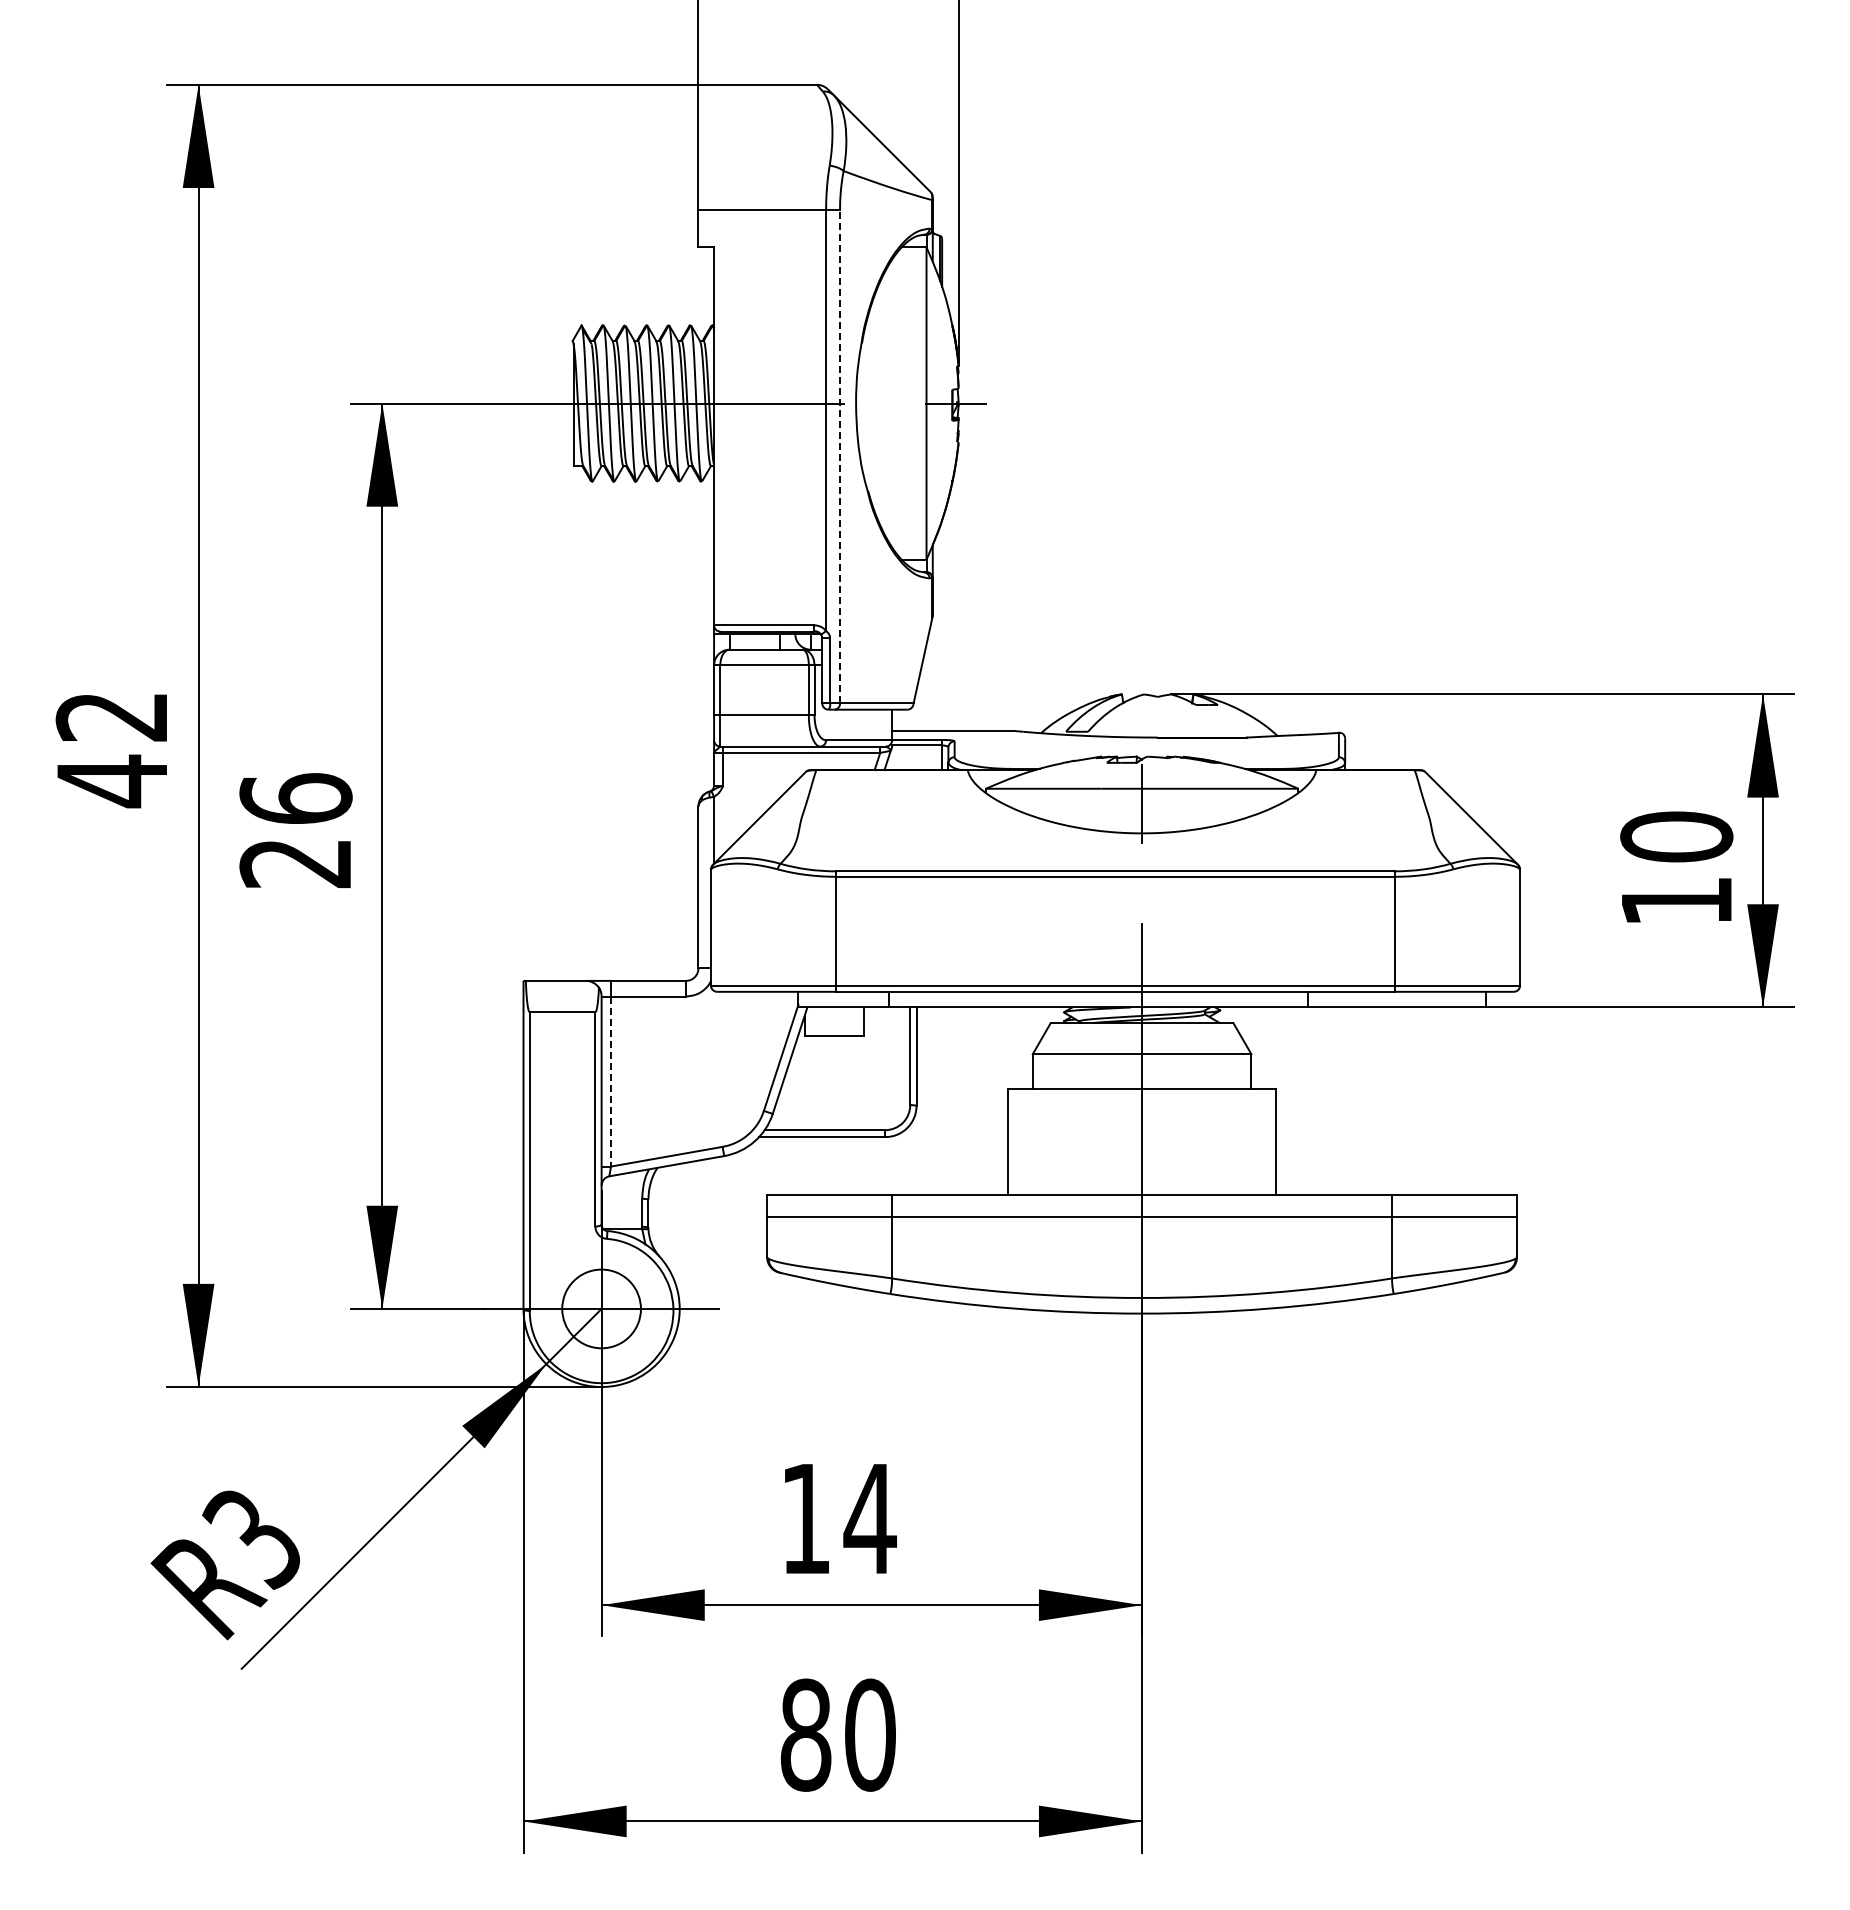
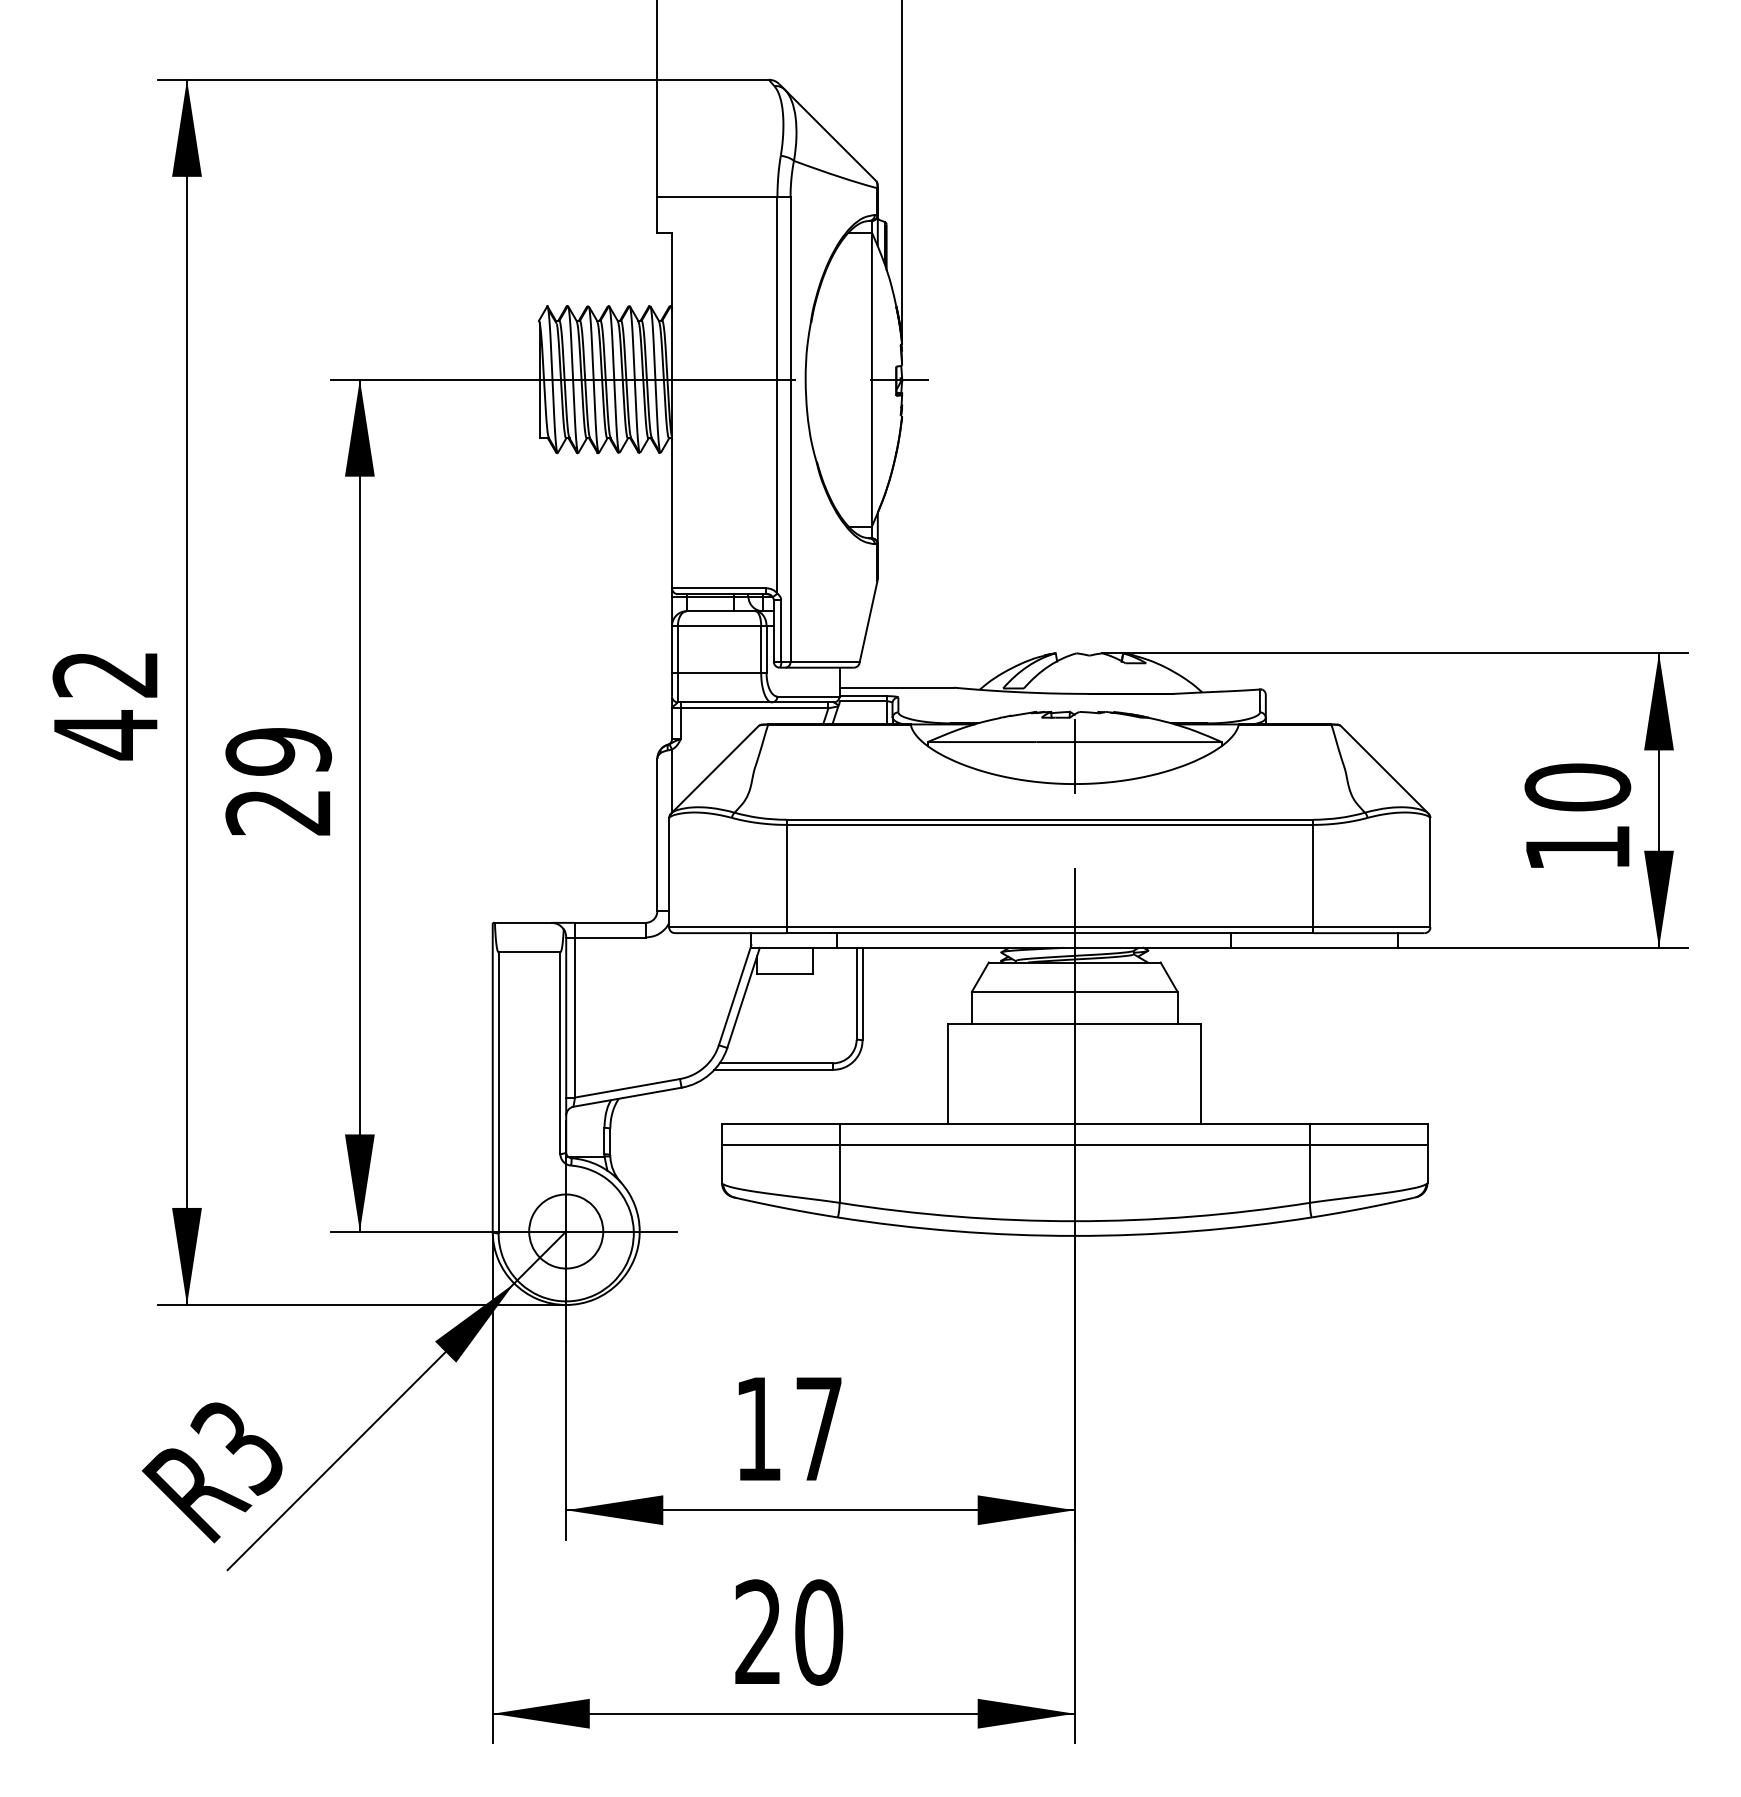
line: (840, 456) -> (790, 429), dashed -> solid
text: (295, 798) -> (278, 751), 26 -> 29
line: (610, 1082) -> (574, 1018), dashed -> solid
text: (869, 1518) -> (818, 1428), 14 -> 17
text: (805, 1734) -> (758, 1631), 80 -> 20

